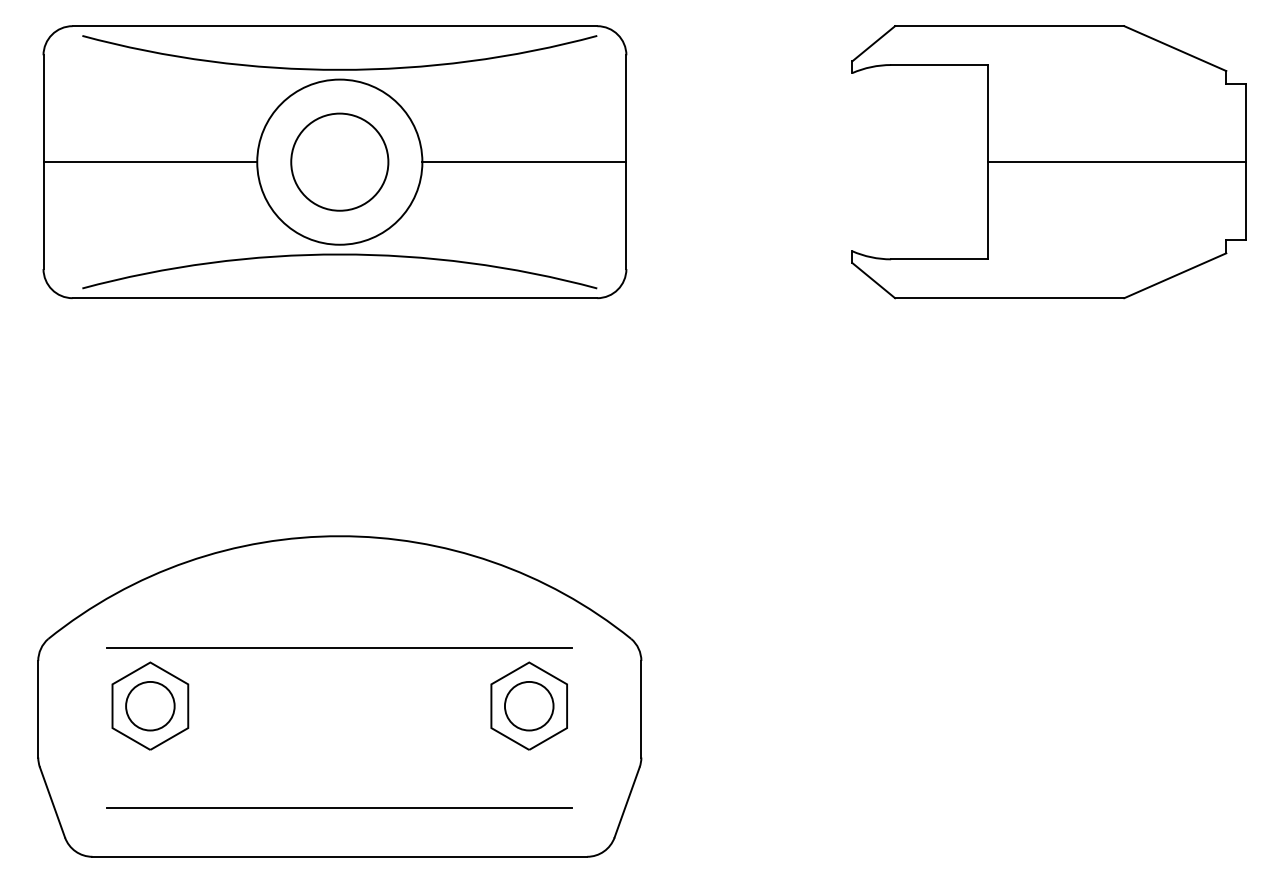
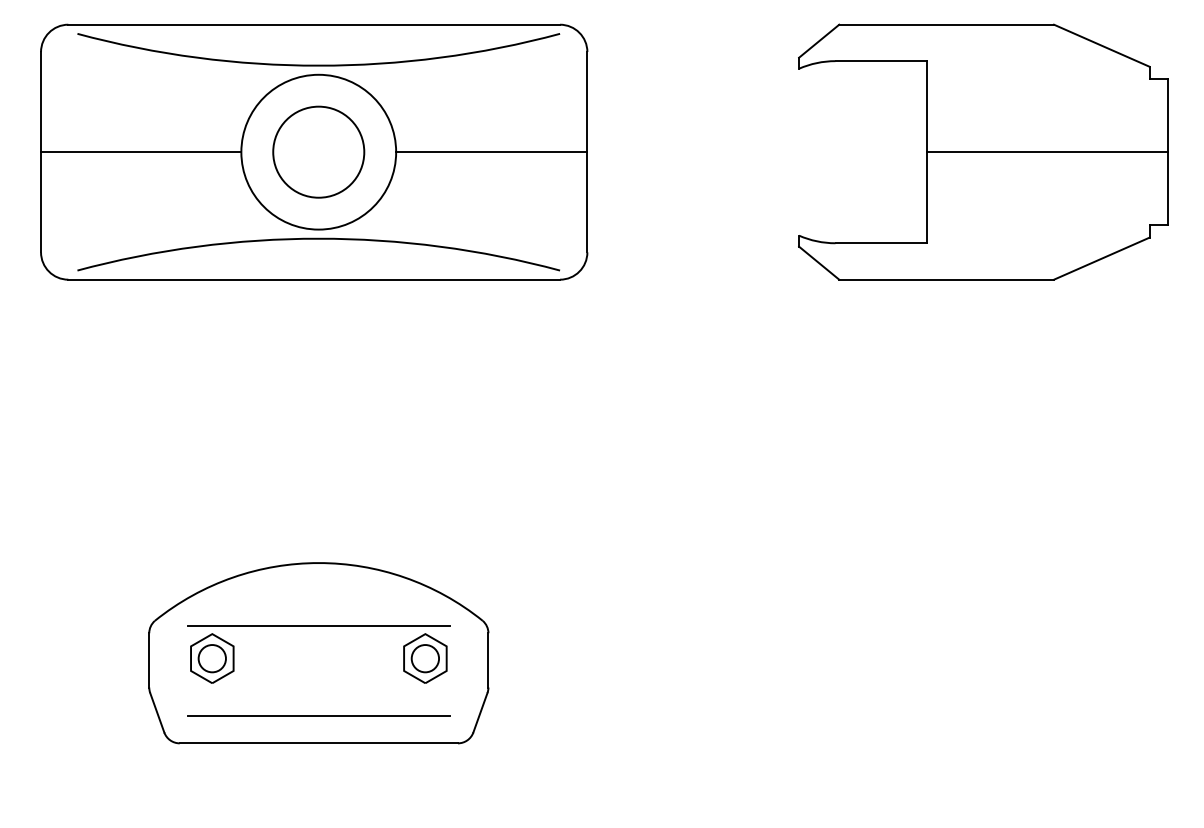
part: (339, 697) -> (318, 653), size x0.6

